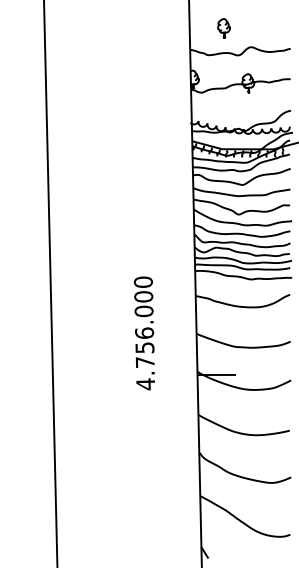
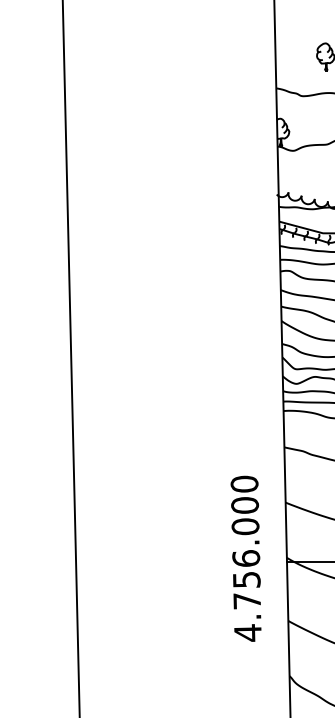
text: (143, 333) -> (244, 558), moved

